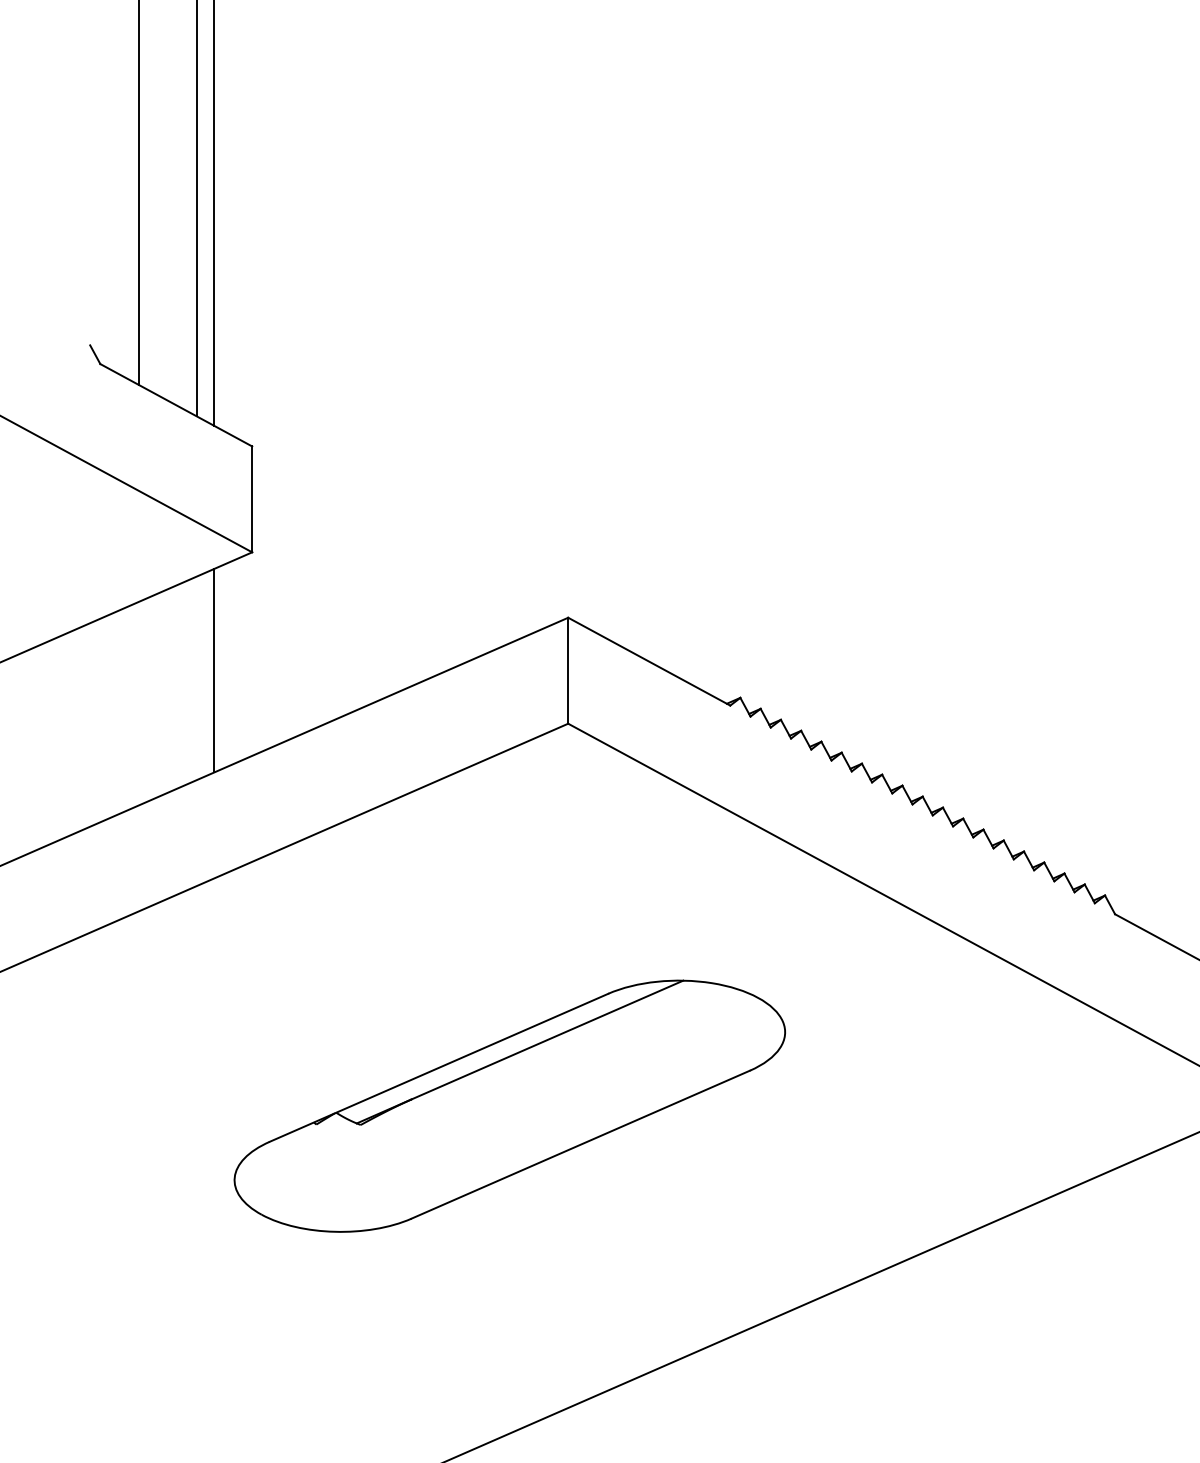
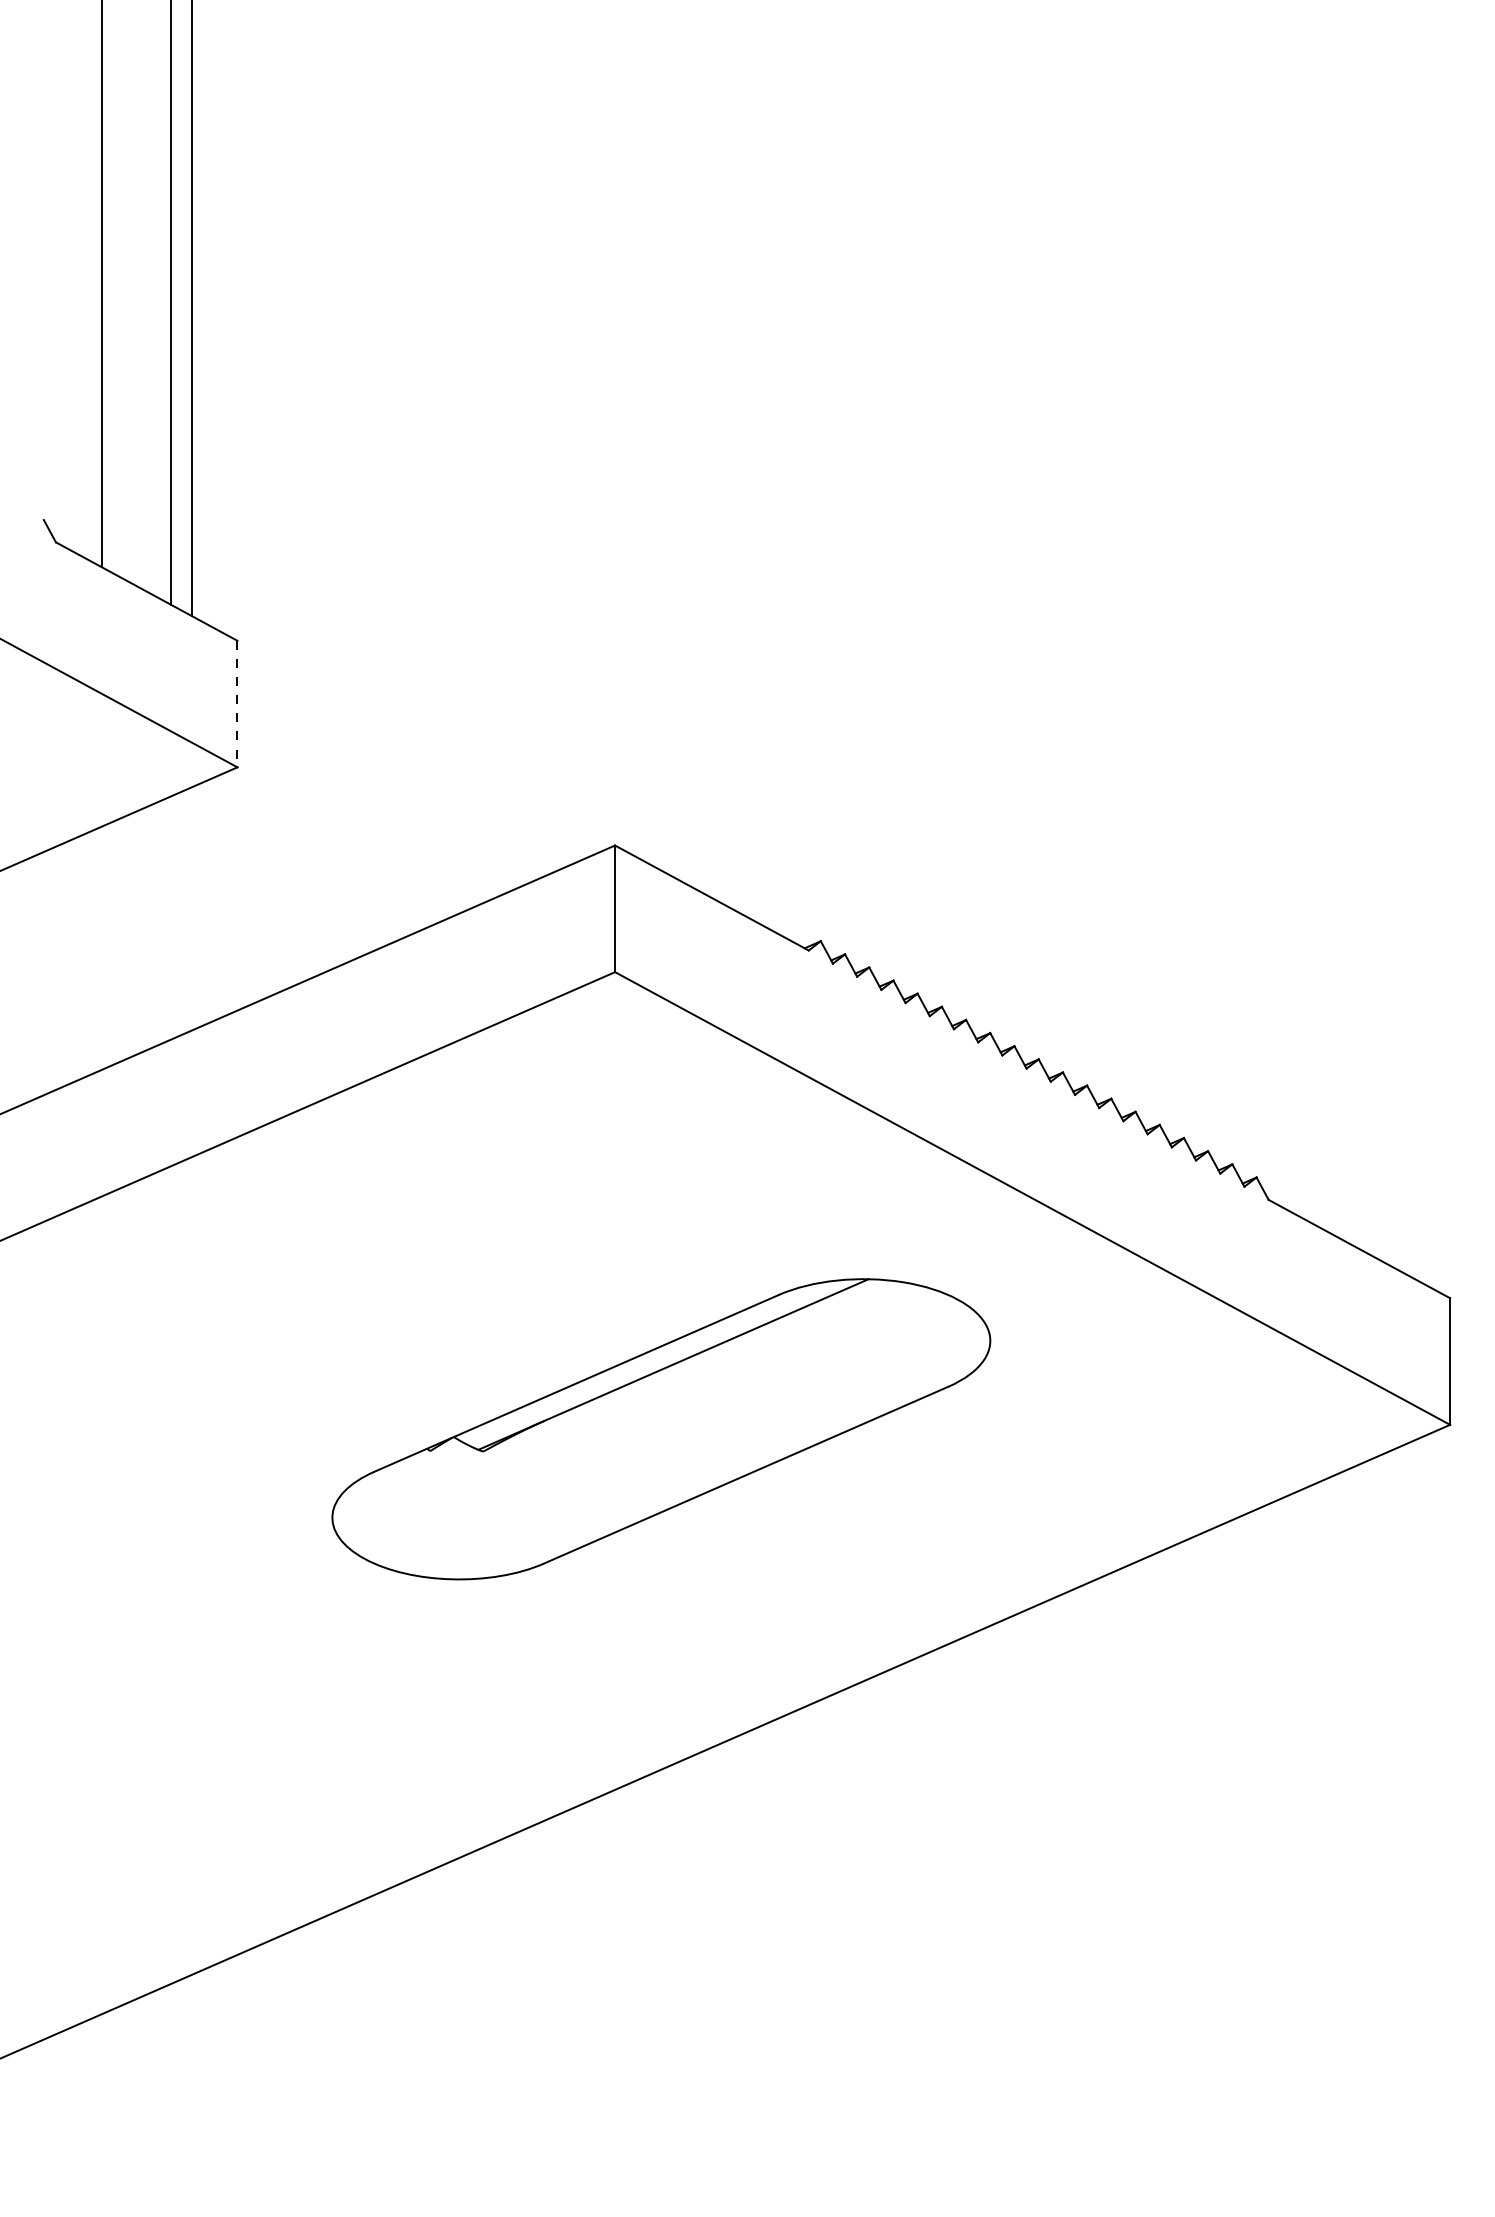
line: (252, 499) -> (237, 704), solid -> dashed
line: (214, 670) -> (192, 908), removed
part: (509, 1106) -> (661, 1429), moved

